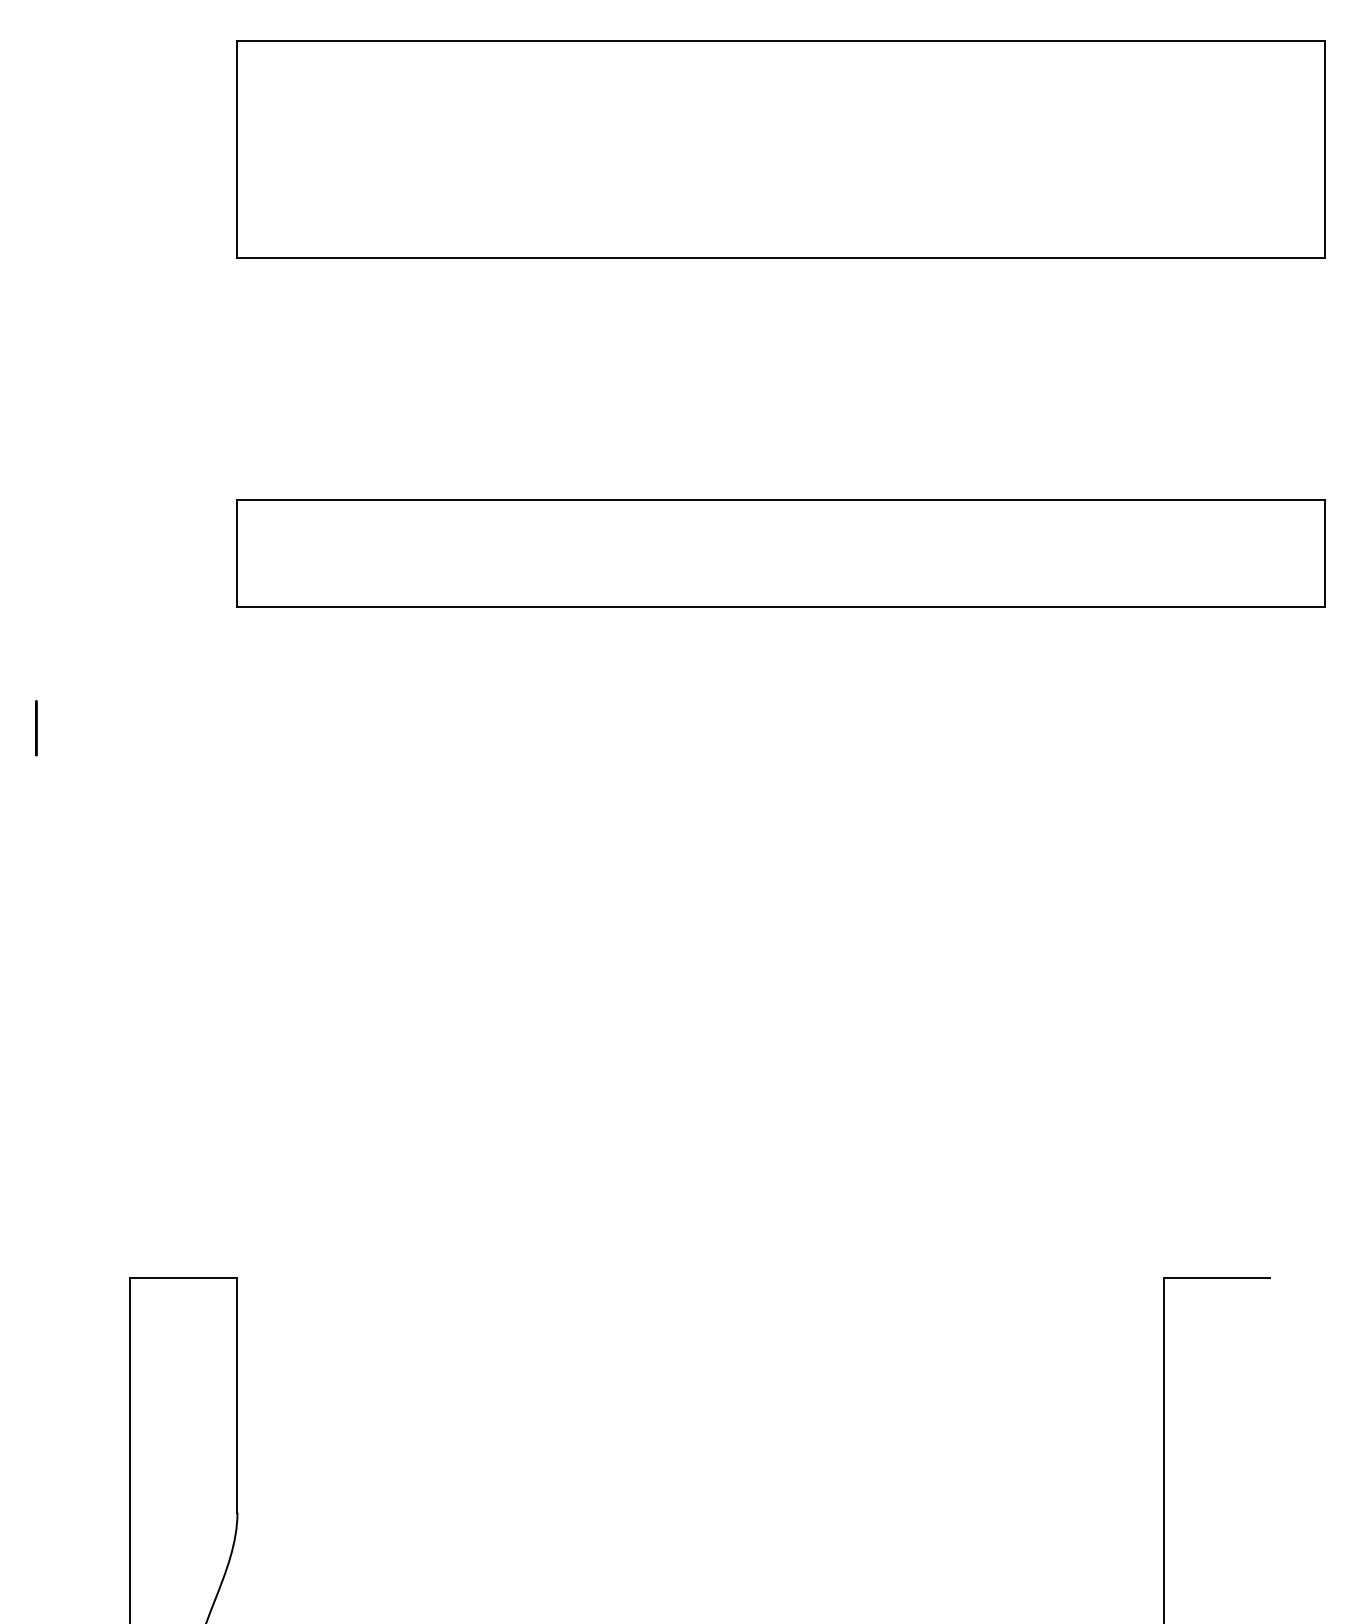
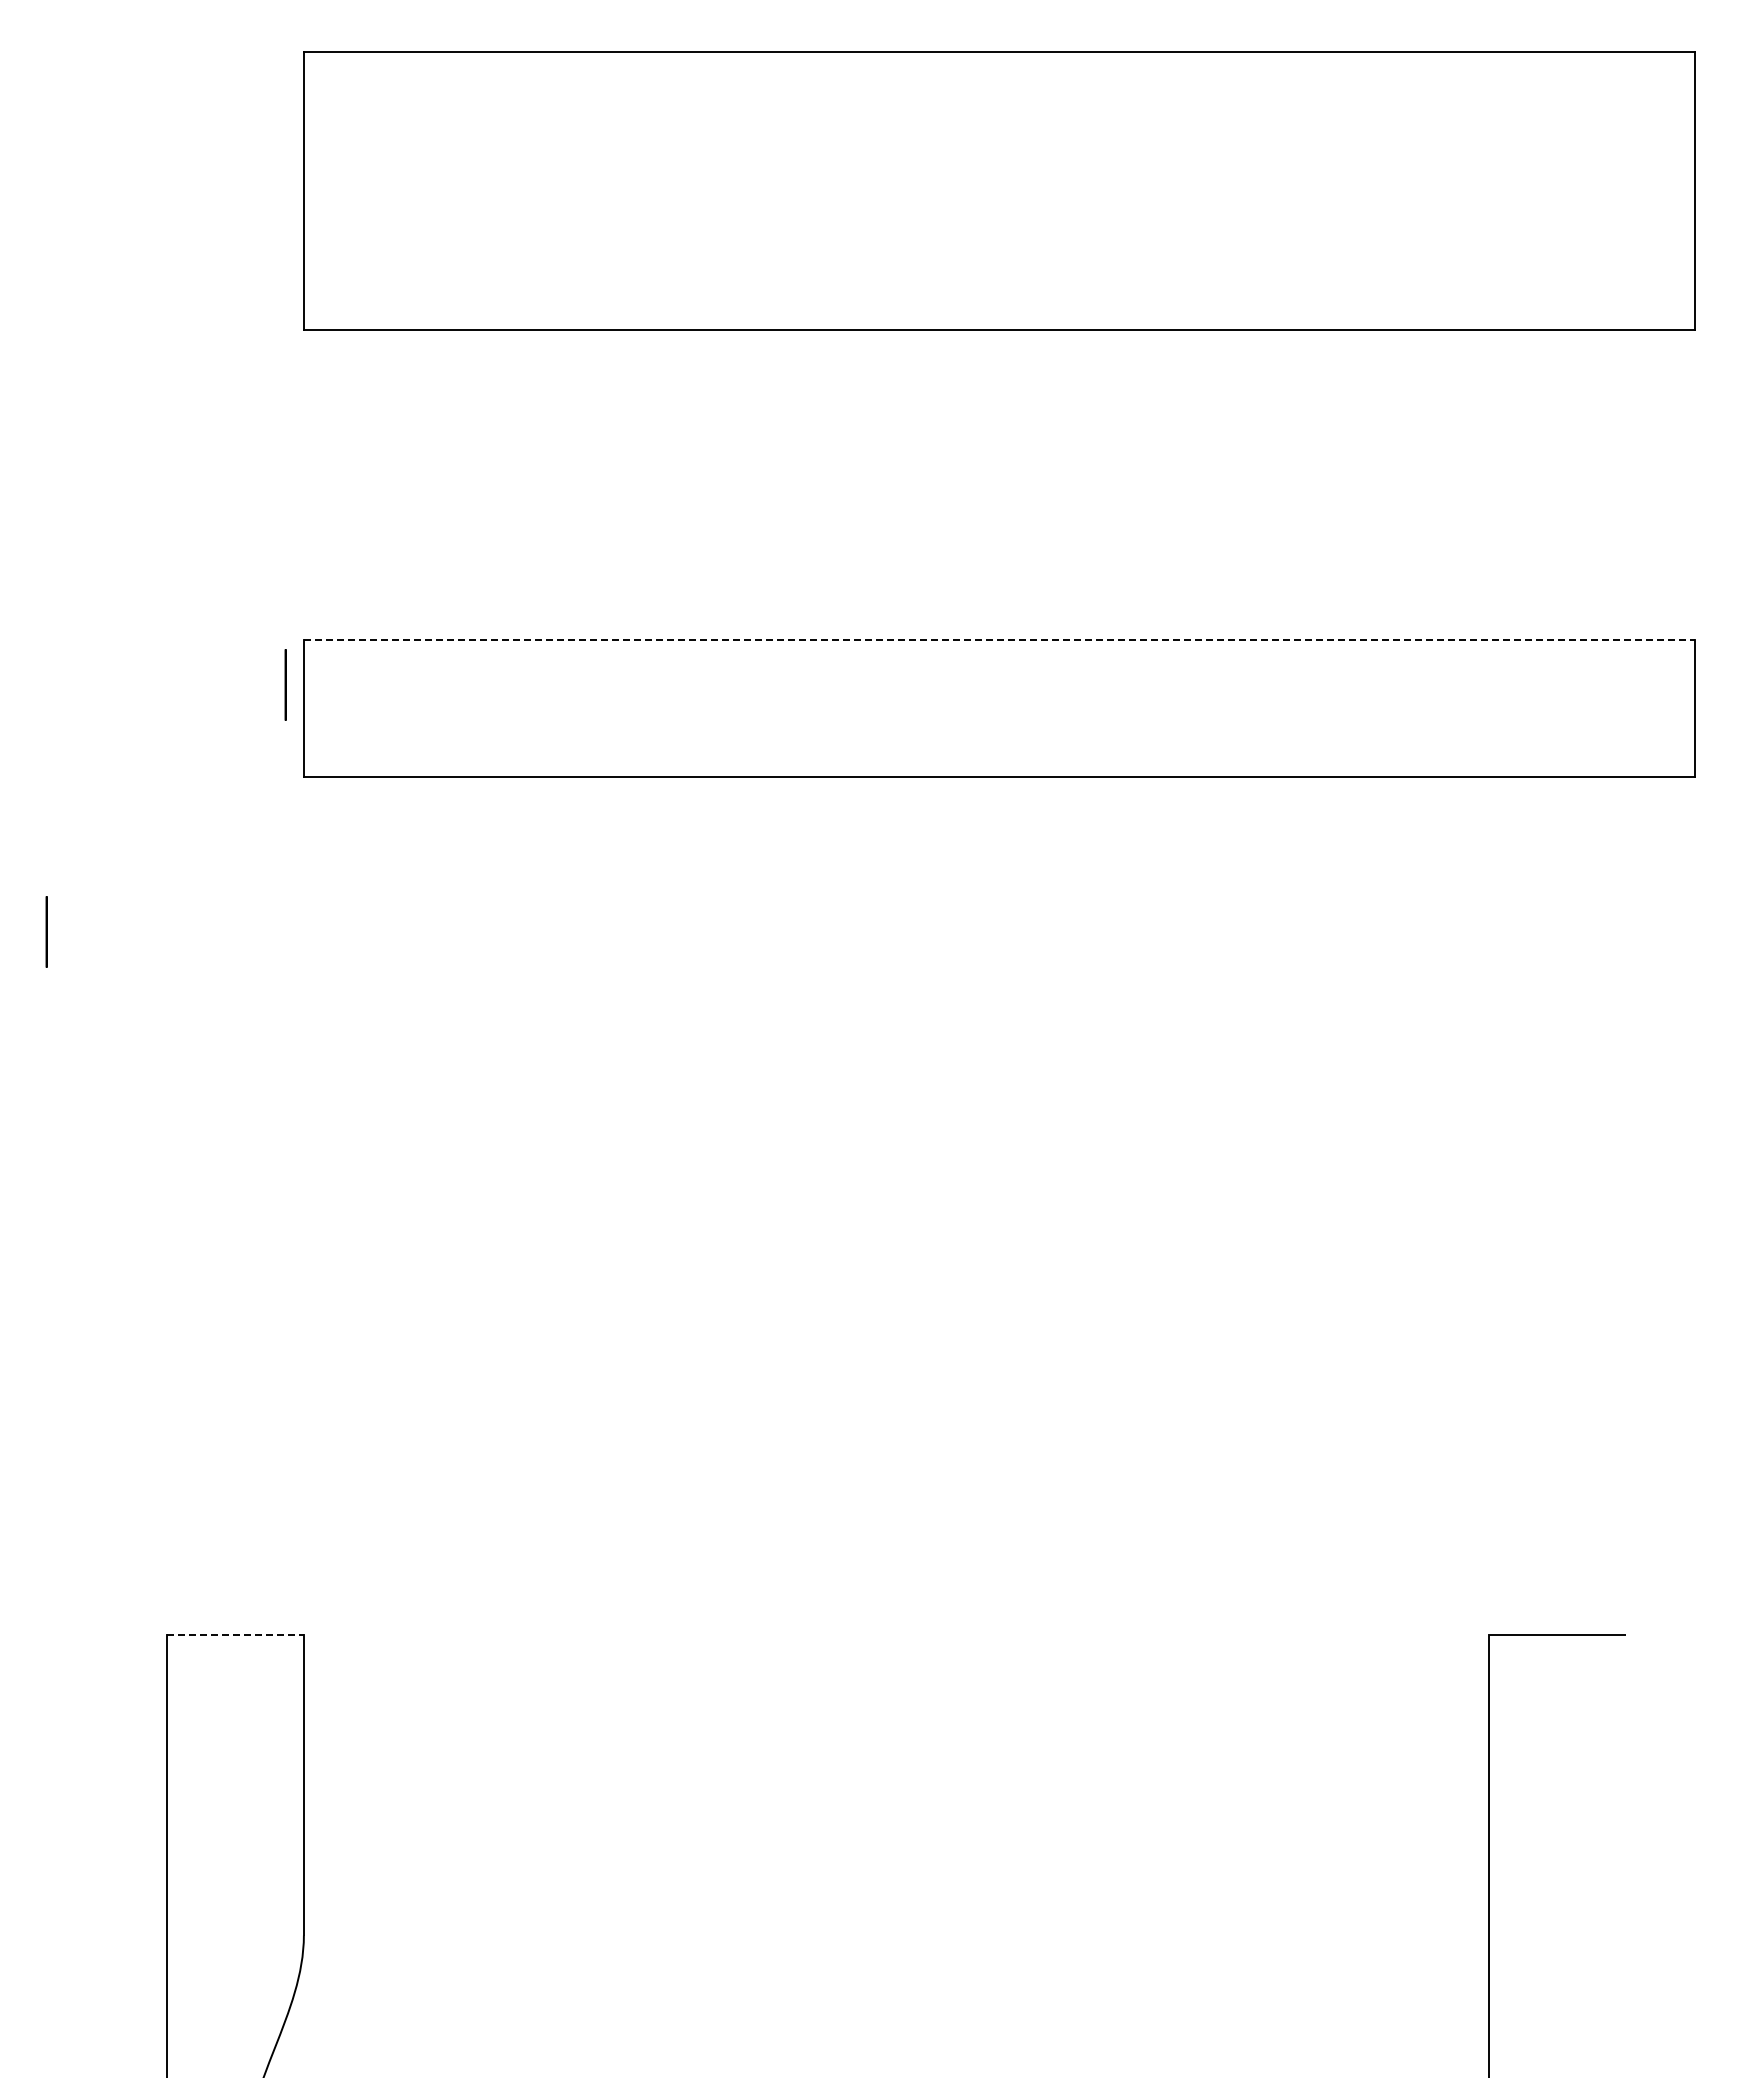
line: (781, 499) -> (999, 639), solid -> dashed
line: (223, 534) -> (285, 684), added
line: (184, 1278) -> (235, 1635), solid -> dashed

